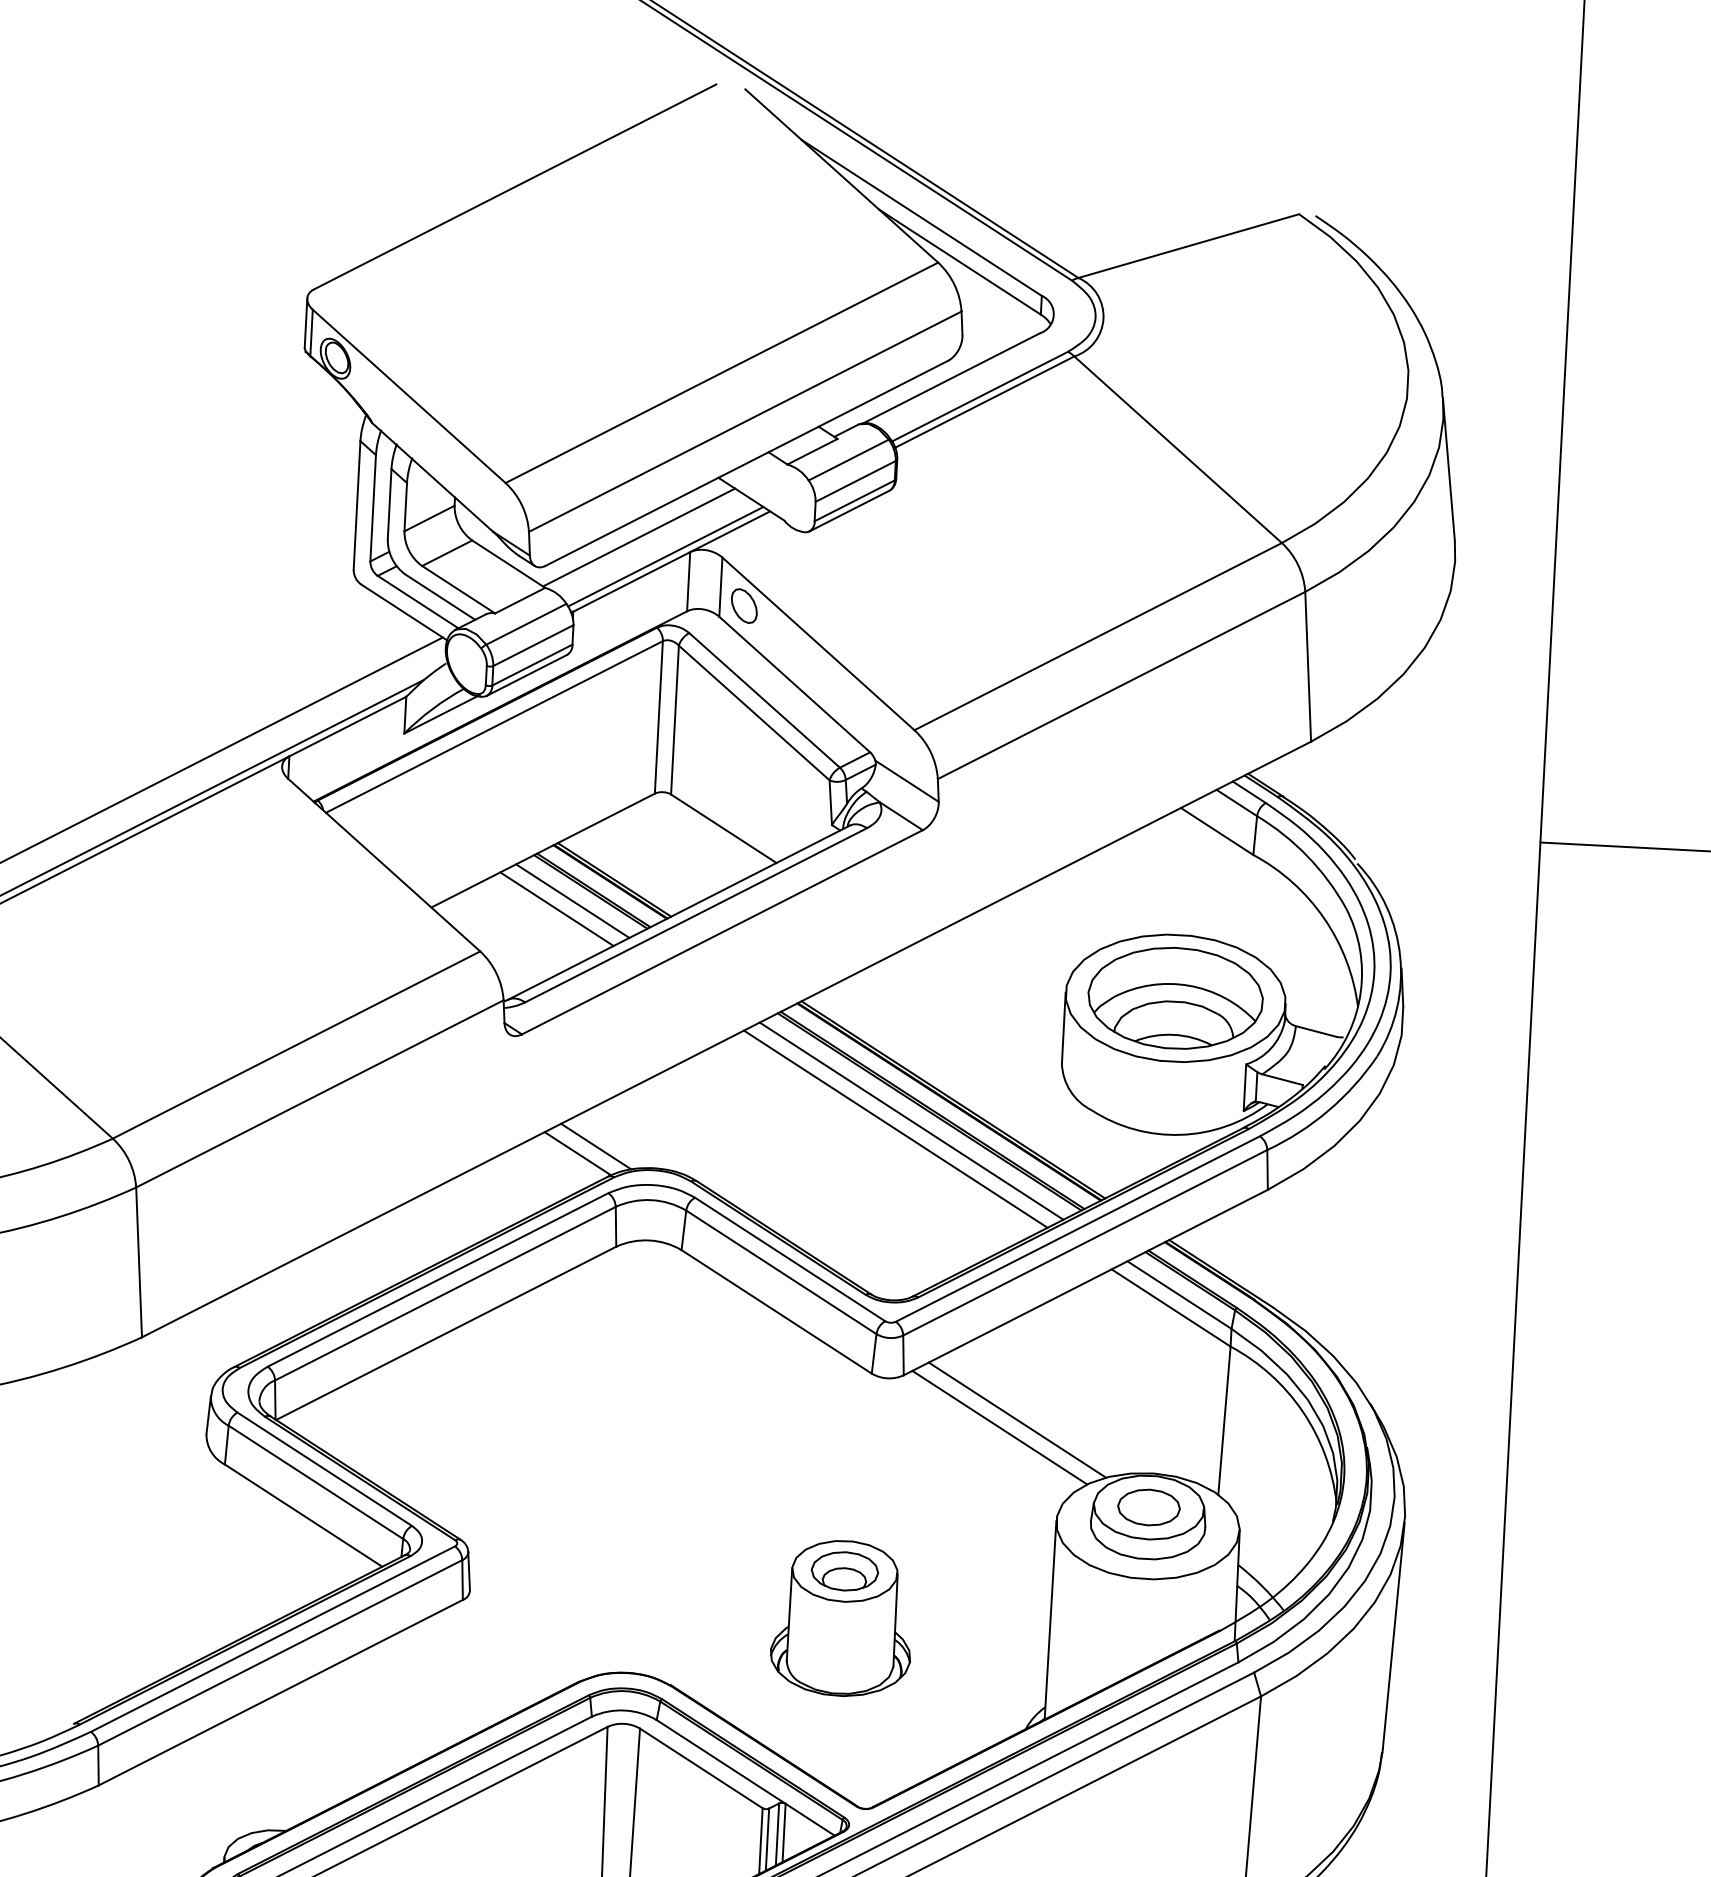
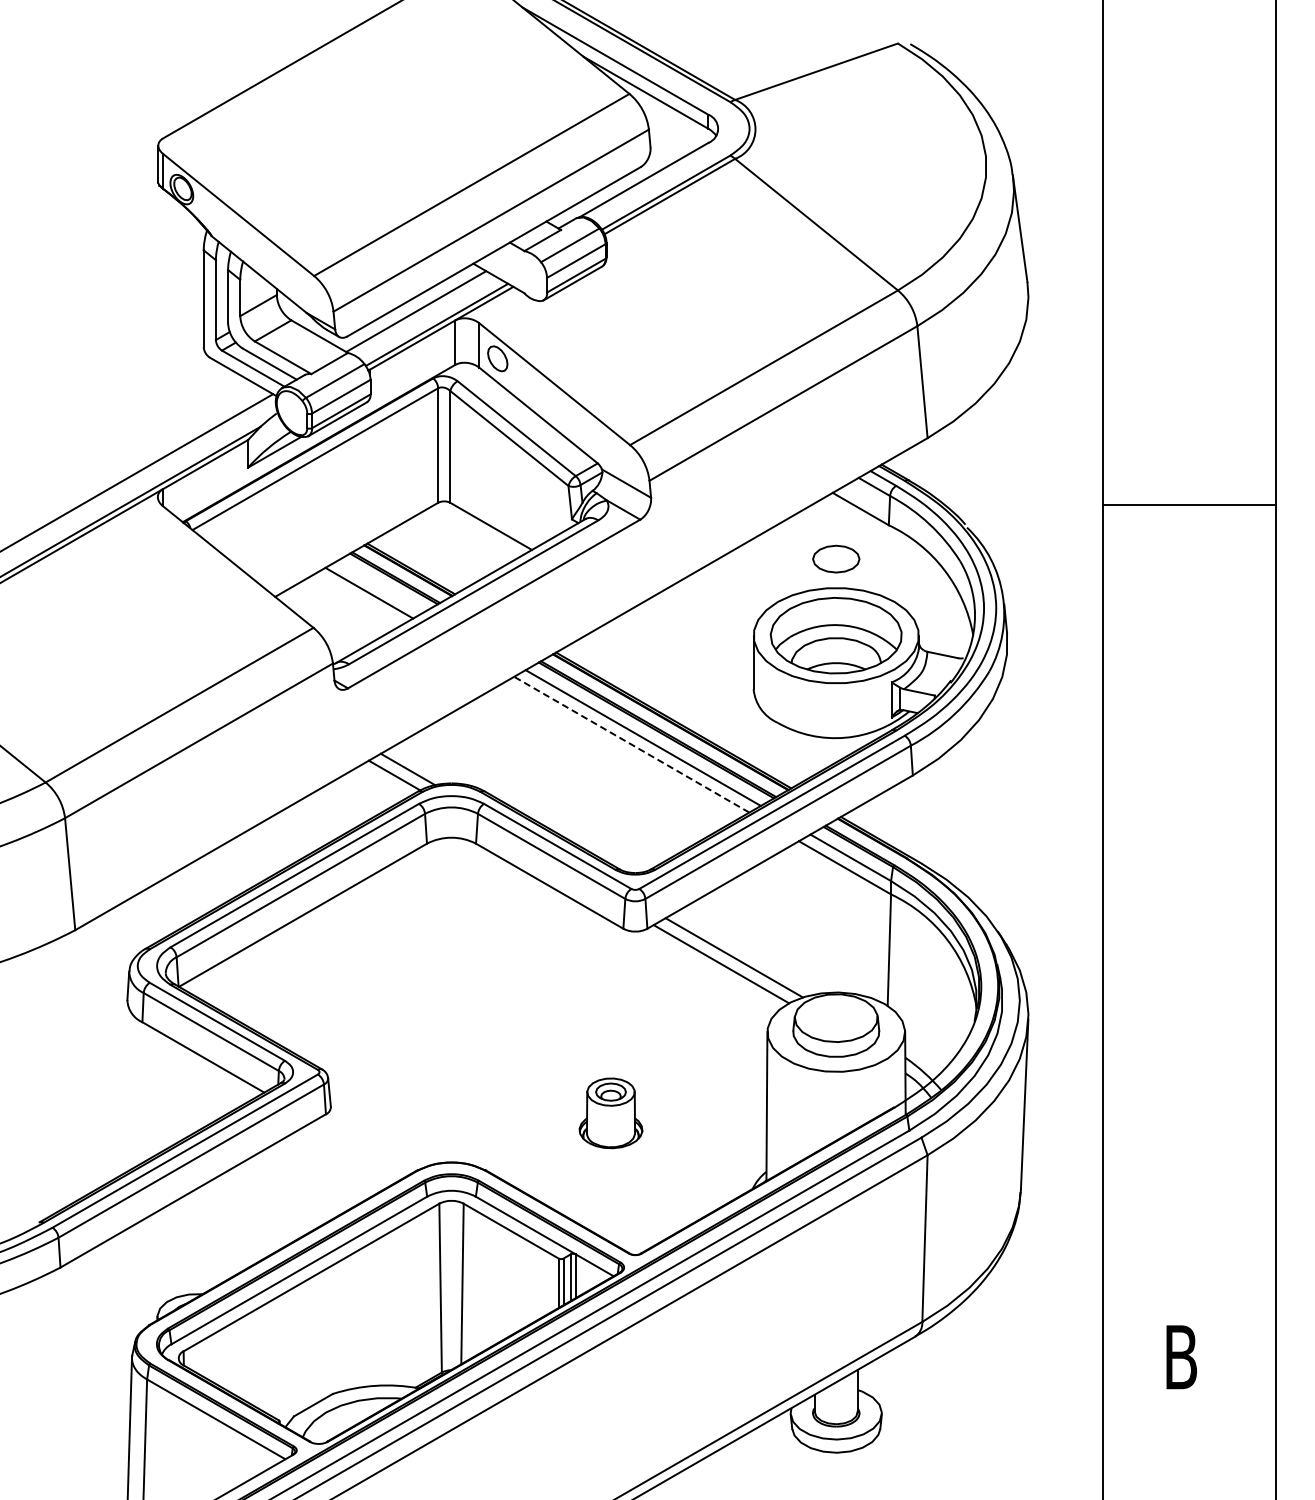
line: (572, 901) -> (380, 586), removed
line: (895, 1128) -> (631, 744), solid -> dashed
part: (1149, 1506) -> (836, 558), moved
part: (841, 1618) -> (610, 1113), size x0.6

